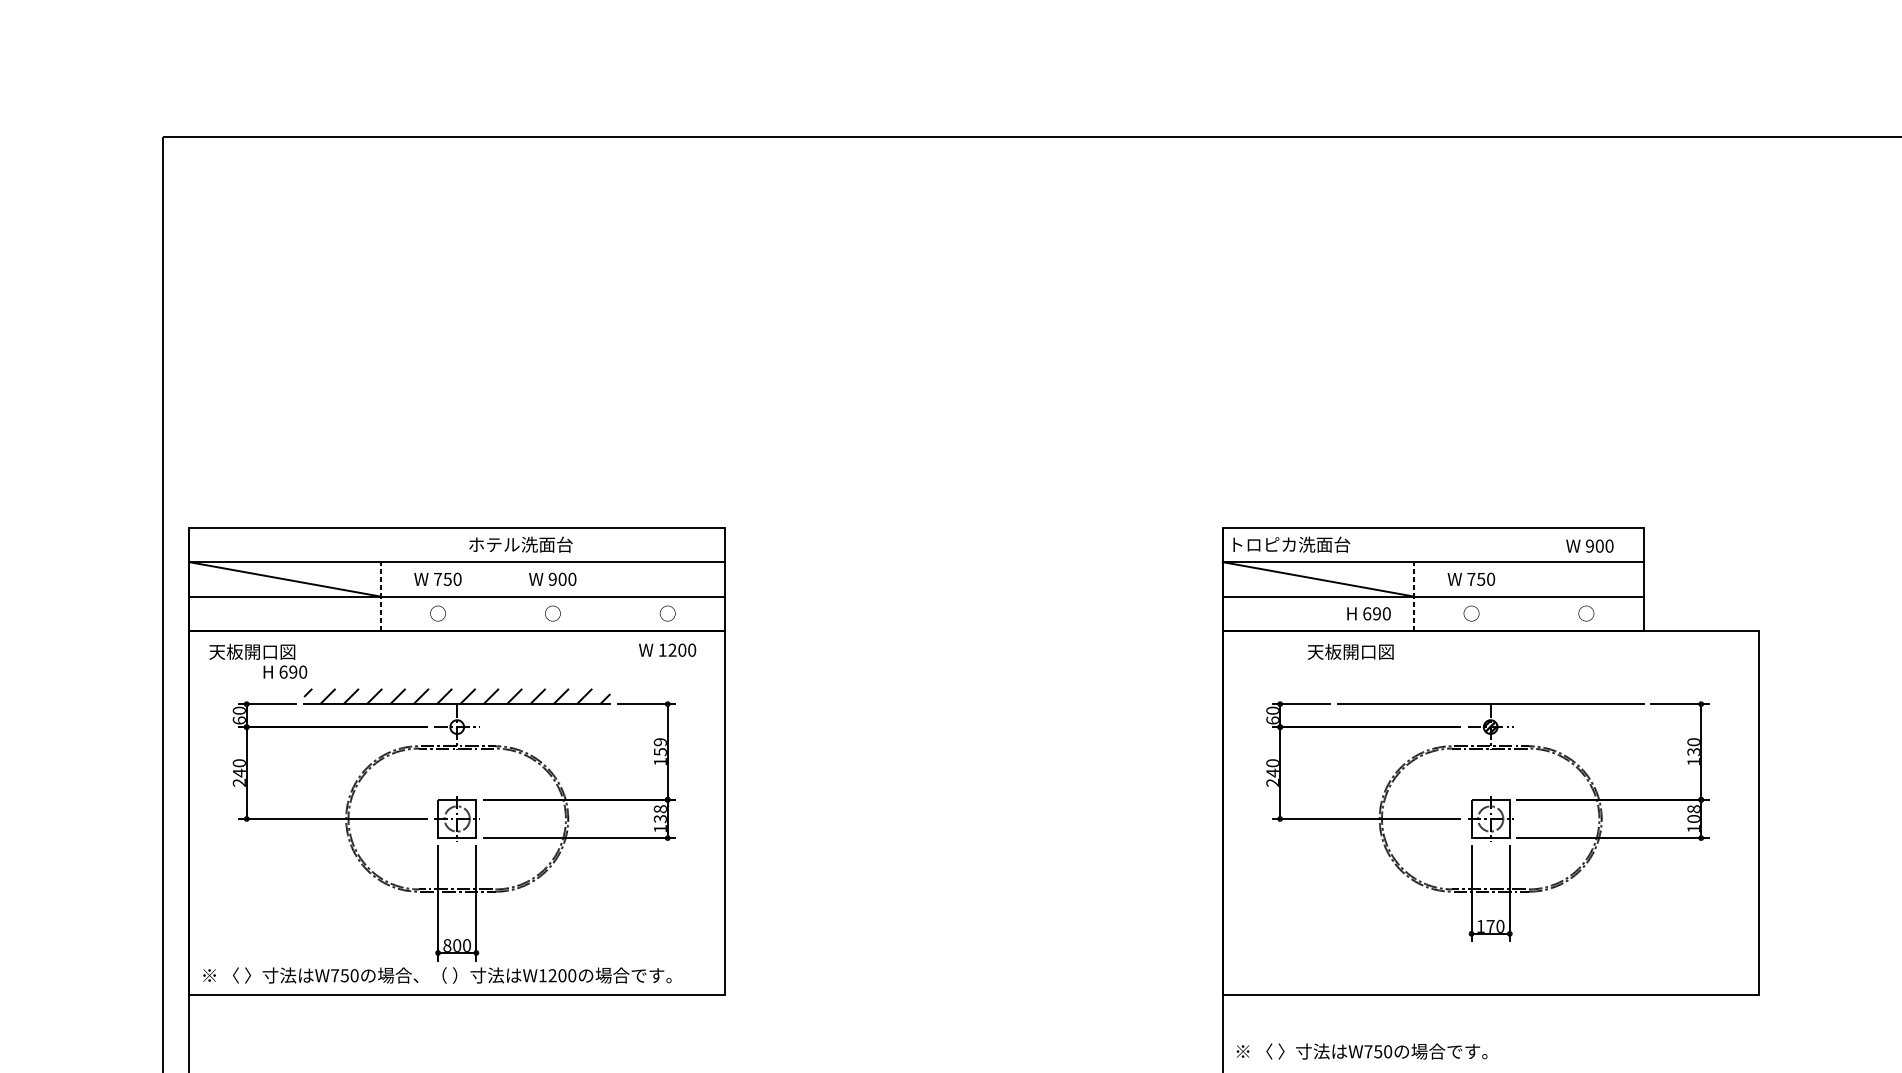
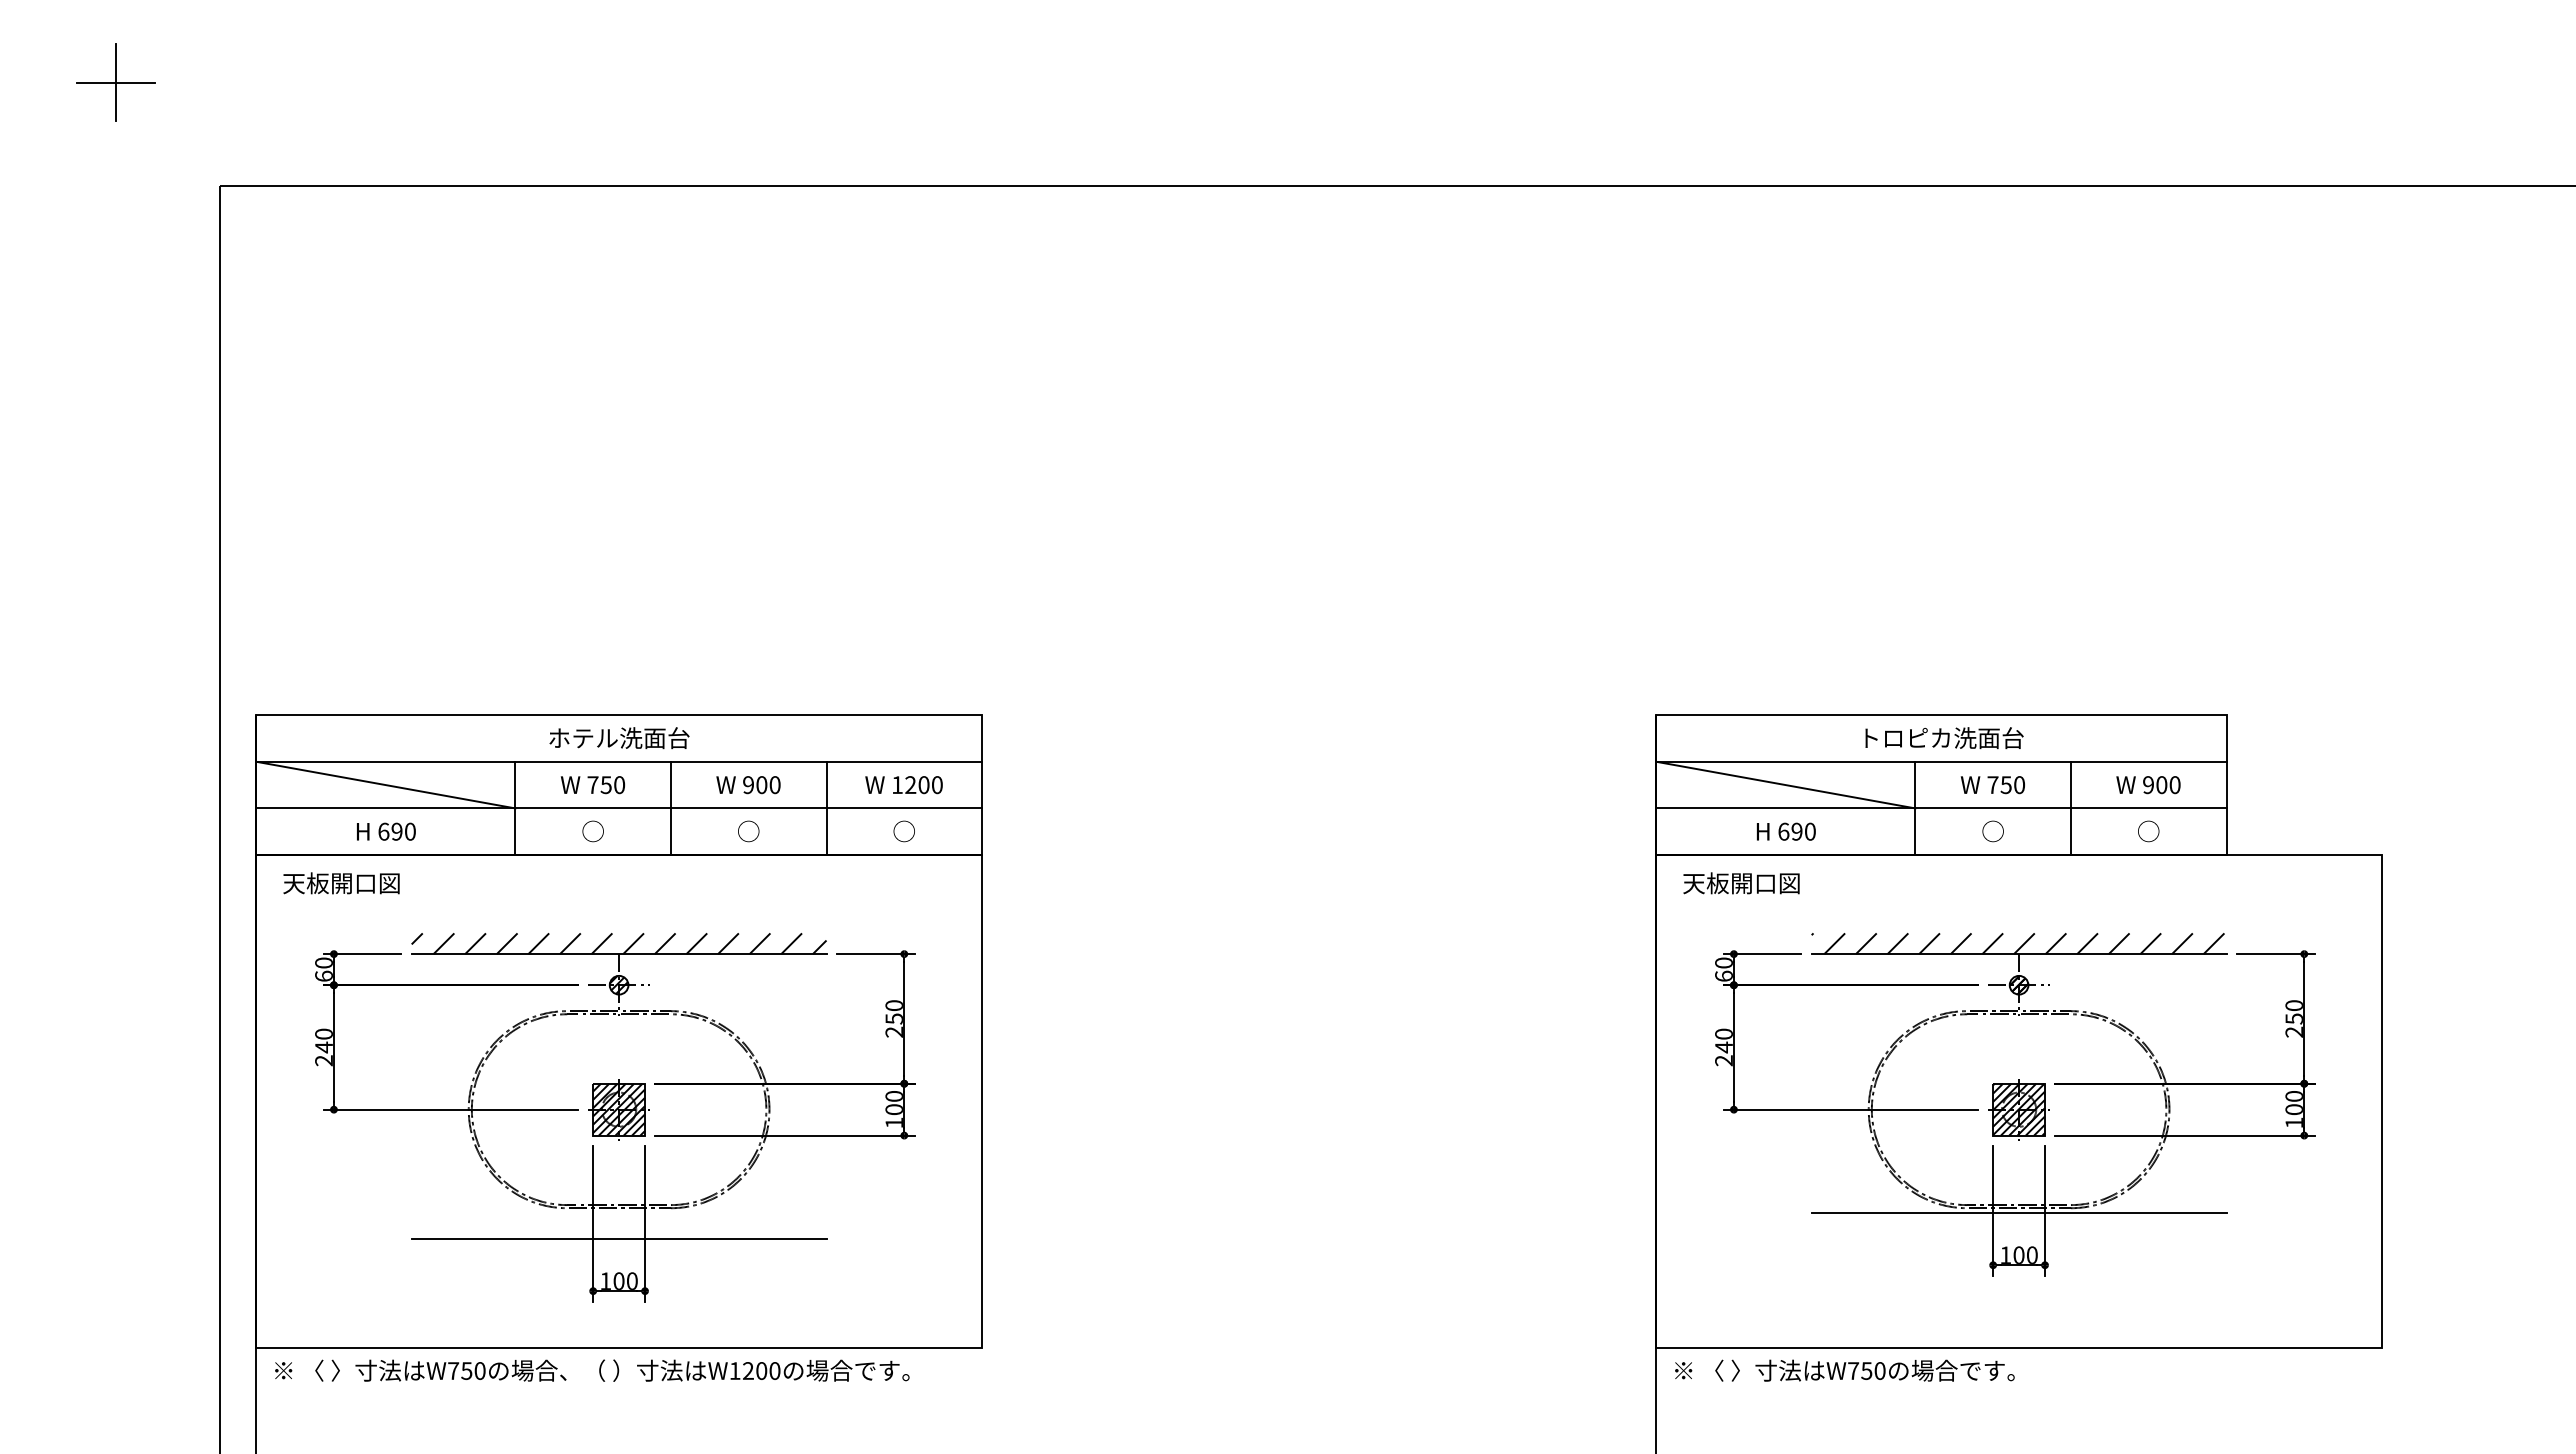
part: (85, 60) -> (115, 82), added
text: (520, 544) -> (619, 738), moved
text: (1291, 544) -> (1944, 738), moved
text: (1589, 546) -> (2148, 785), moved
line: (380, 596) -> (515, 808), dashed -> solid
line: (495, 596) -> (670, 808), added
line: (610, 596) -> (826, 808), added
line: (1414, 596) -> (1915, 808), dashed -> solid
line: (1528, 596) -> (2070, 808), added
text: (1369, 613) -> (1786, 831), moved
text: (667, 650) -> (903, 785), moved
text: (1350, 652) -> (1741, 883), moved
text: (285, 671) -> (386, 831), moved
hatch: (1489, 696) -> (2017, 943), added
hatch: (456, 727) -> (618, 985), added
text: (659, 751) -> (893, 1018), 159 -> 250
text: (1693, 756) -> (2293, 1025), 130 -> 250
text: (1693, 808) -> (2294, 1095), 108 -> 100
text: (659, 813) -> (893, 1102), 138 -> 100
hatch: (457, 818) -> (619, 1109), added
hatch: (1490, 818) -> (2019, 1109), added
line: (1490, 895) -> (2018, 1213), added
line: (456, 914) -> (618, 1239), added
text: (1490, 925) -> (2018, 1254), 170 -> 100
text: (447, 945) -> (605, 1280), 800 -> 100
text: (437, 975) -> (592, 1370), moved
text: (1361, 1051) -> (1844, 1370), moved

